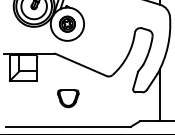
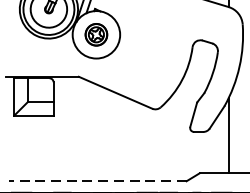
part: (68, 98) -> (97, 140), removed
line: (67, 126) -> (96, 180), solid -> dashed

